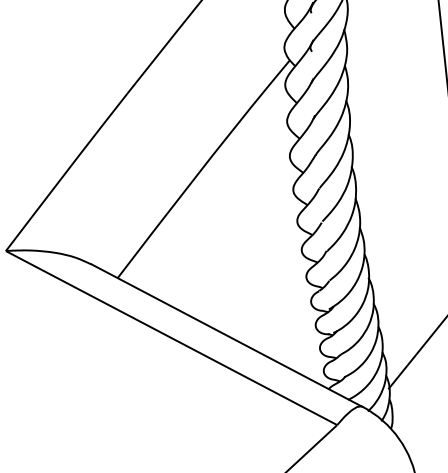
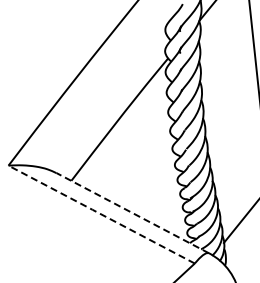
line: (226, 334) -> (132, 212), solid -> dashed
line: (171, 337) -> (101, 214), solid -> dashed

